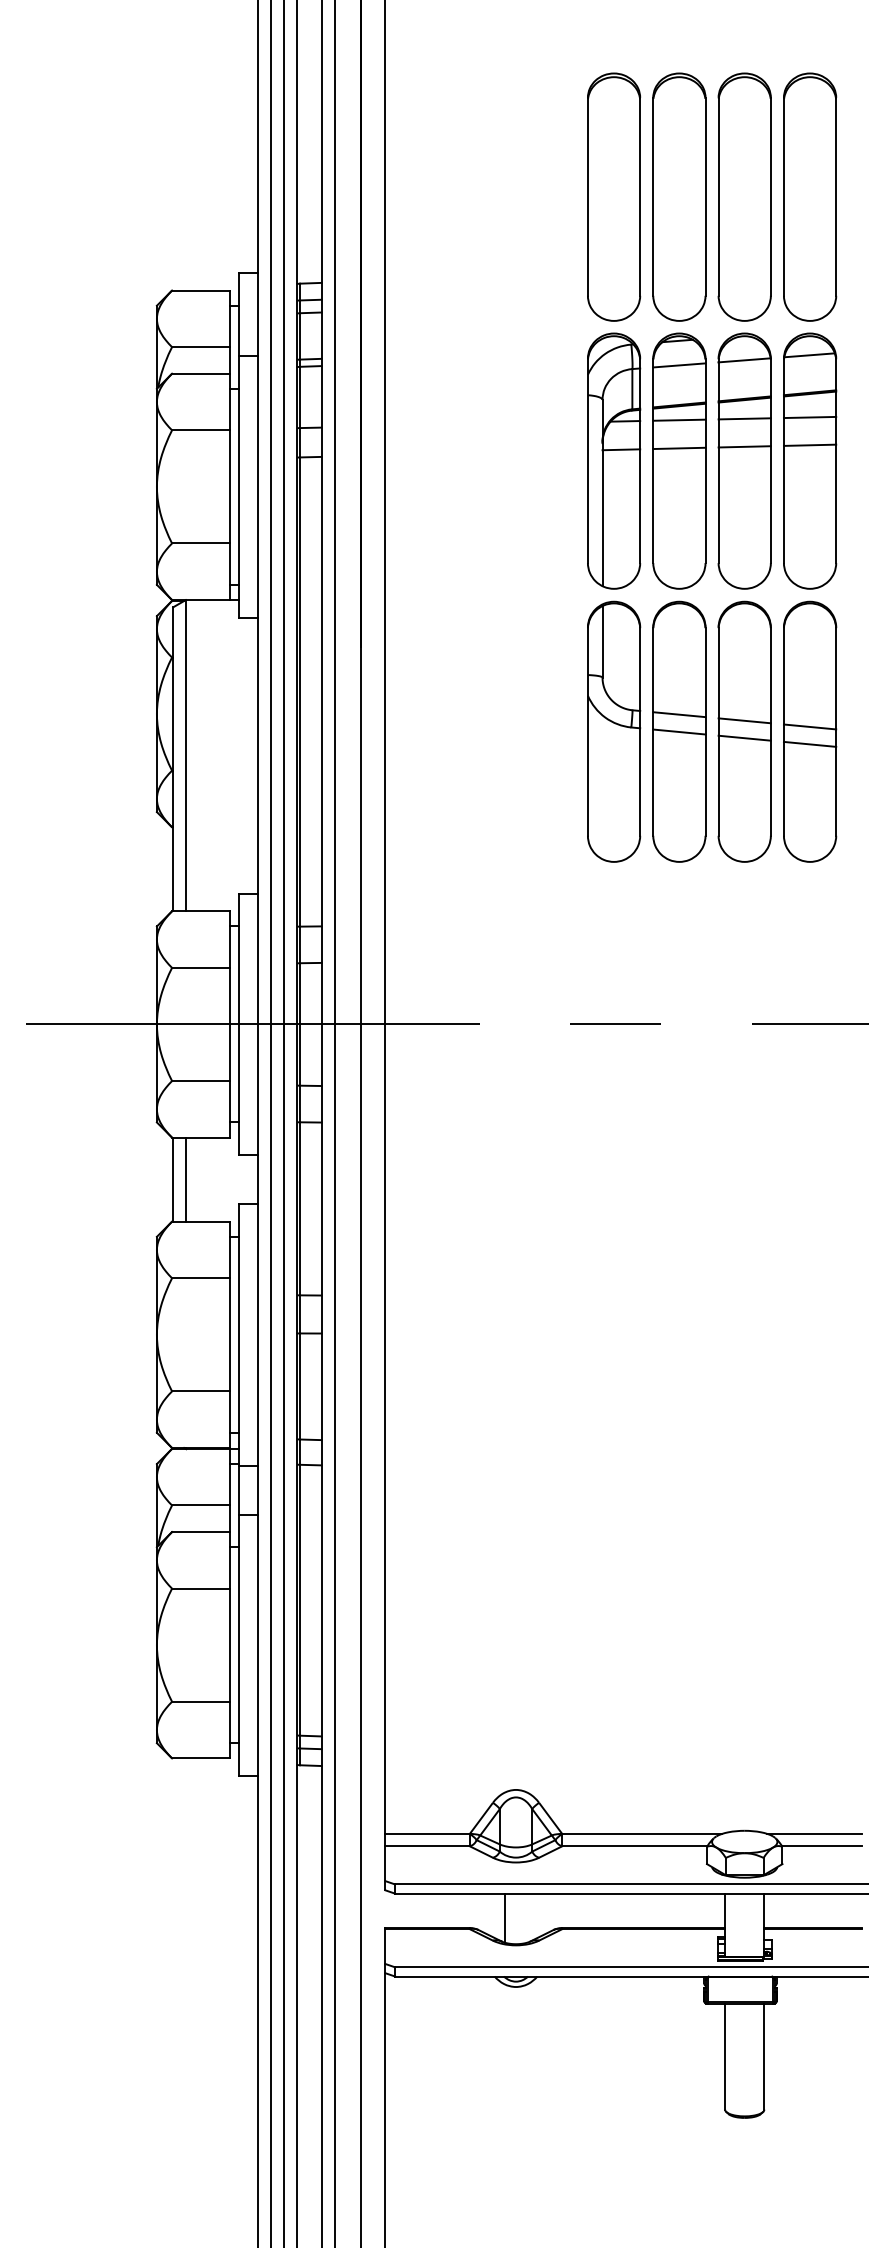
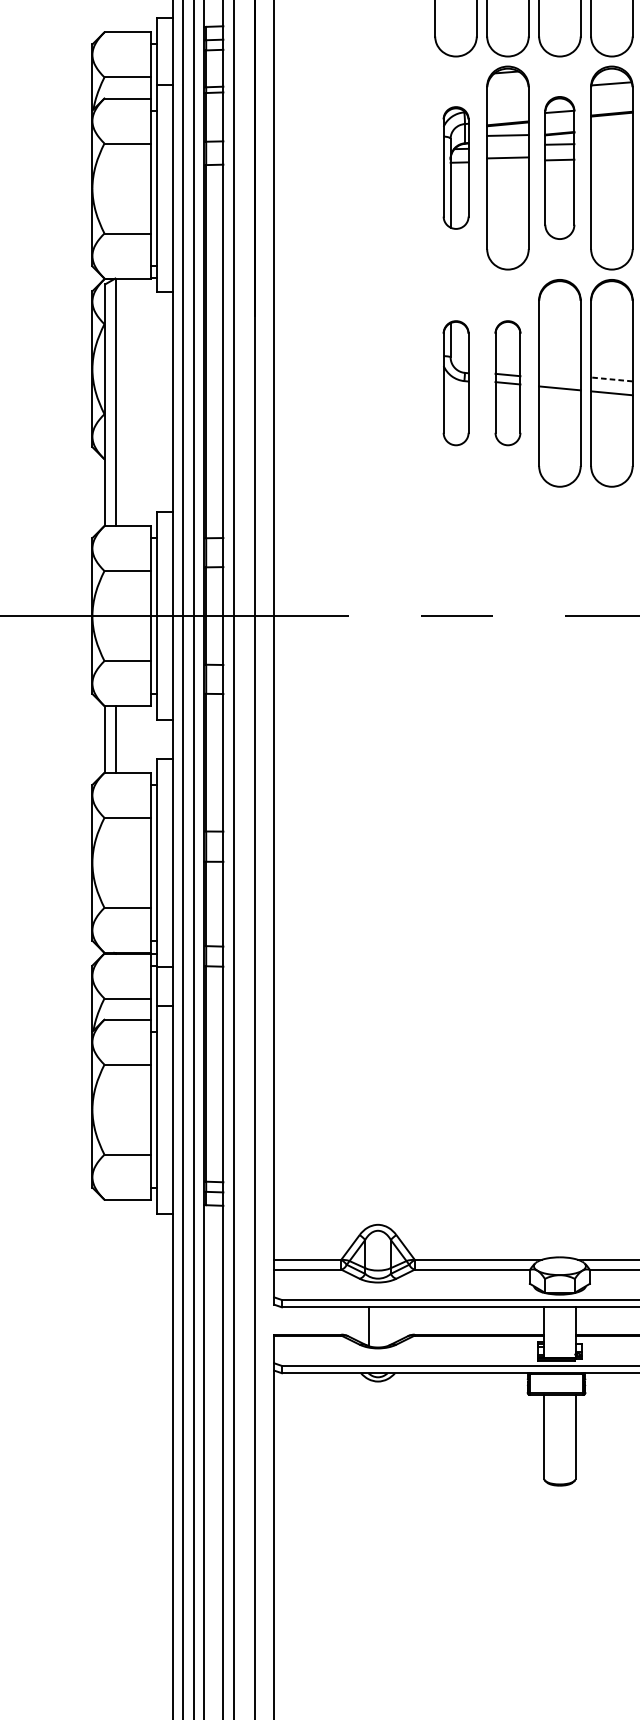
line: (679, 365) -> (508, 91), removed
line: (809, 417) -> (611, 133), removed
line: (809, 444) -> (611, 154), removed
part: (614, 460) -> (456, 167), size x0.6
part: (744, 460) -> (559, 167), size x0.7
line: (744, 720) -> (559, 374), removed
line: (809, 726) -> (611, 379), solid -> dashed
part: (614, 731) -> (456, 383), size x0.6
part: (679, 731) -> (508, 383), size x0.6

